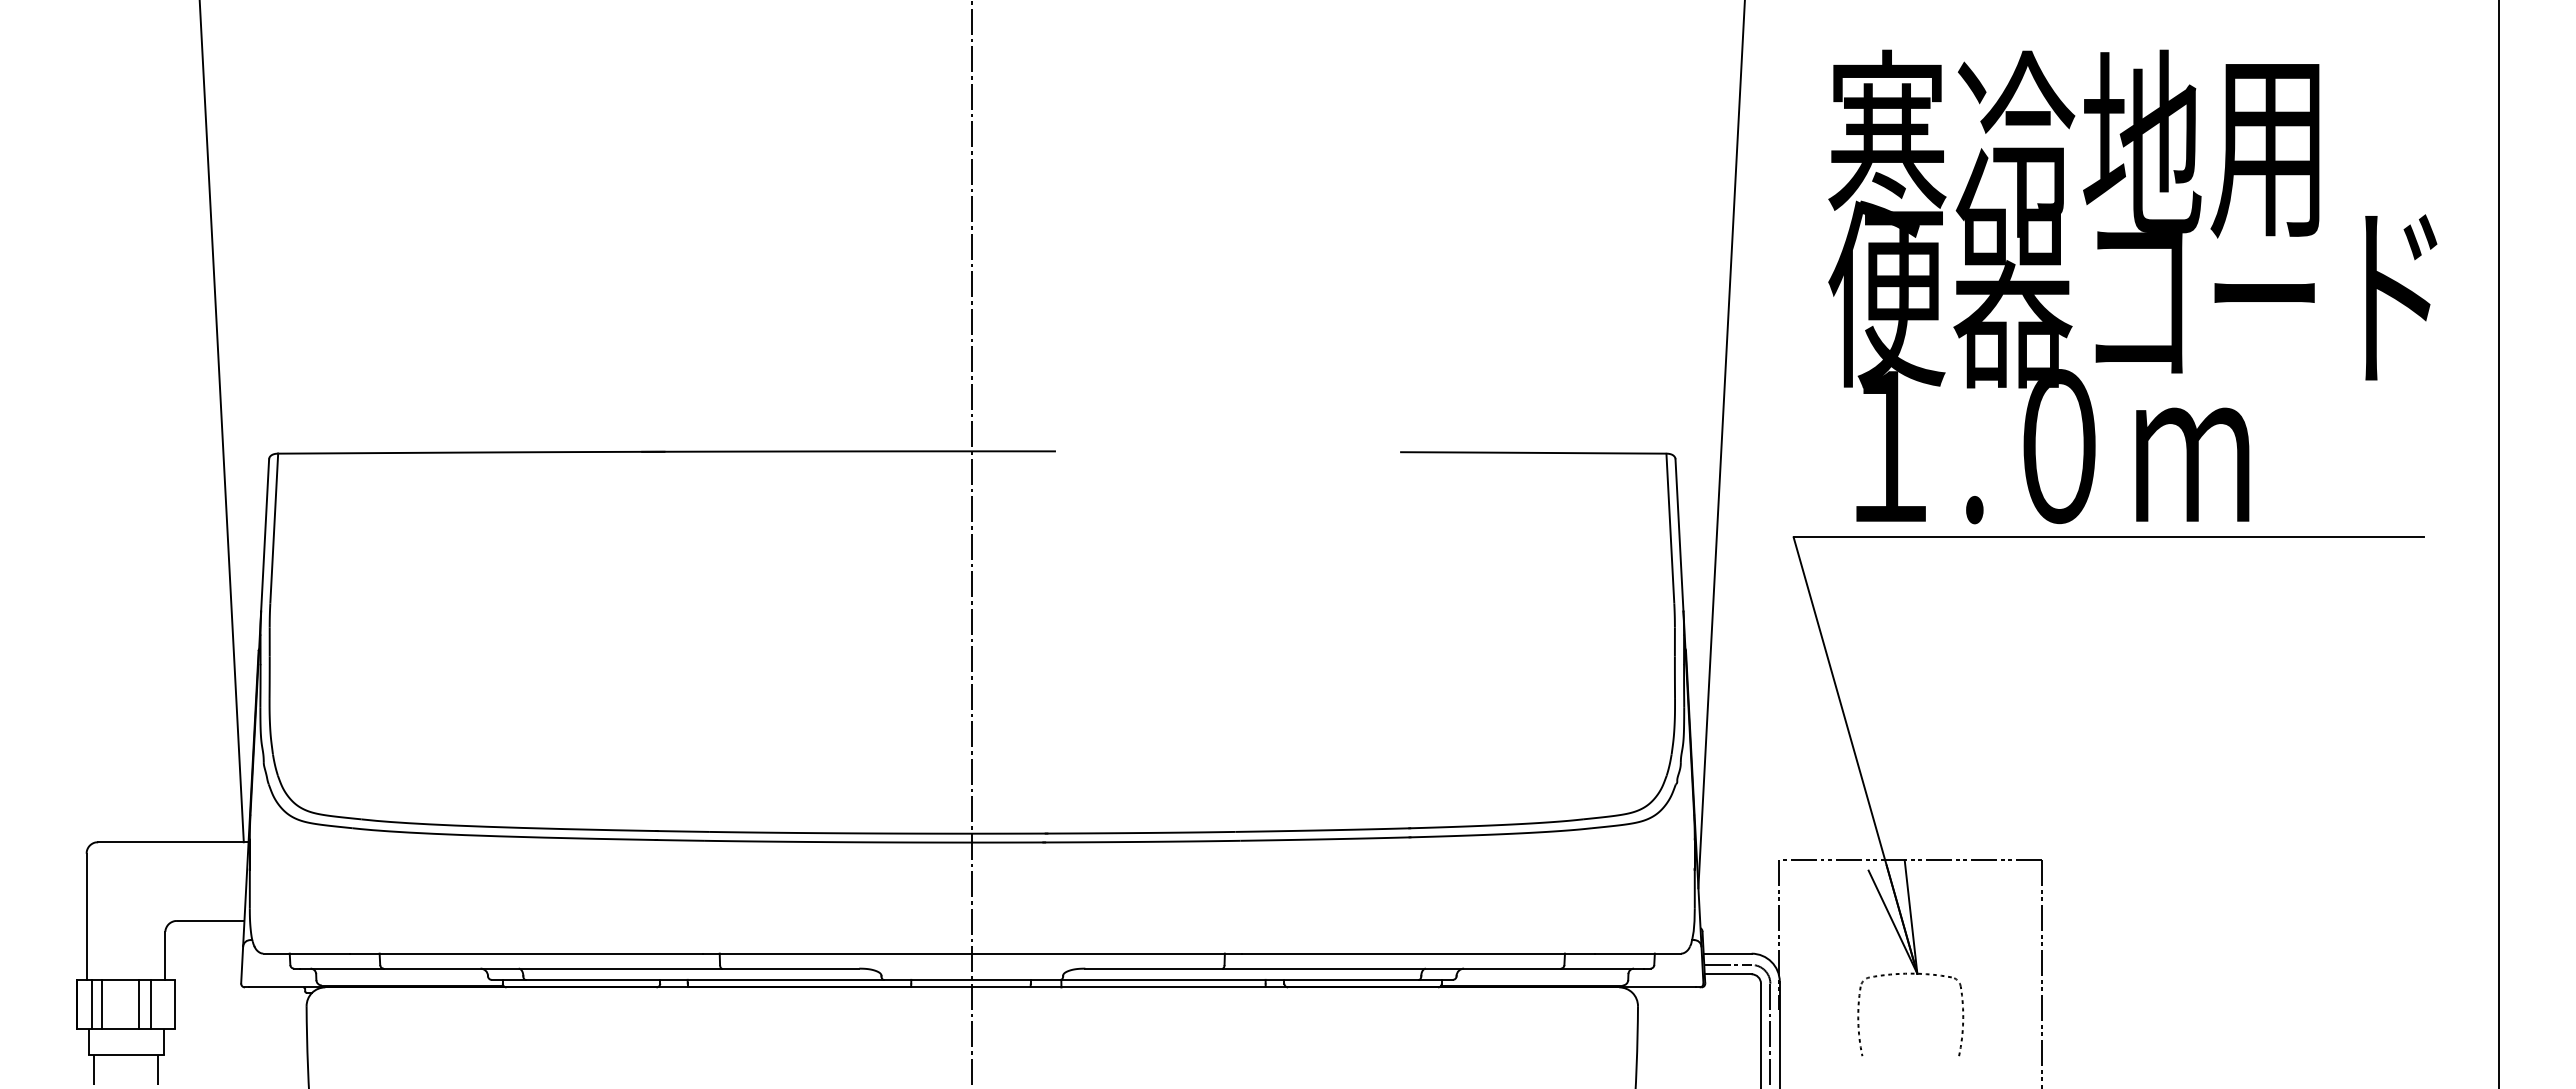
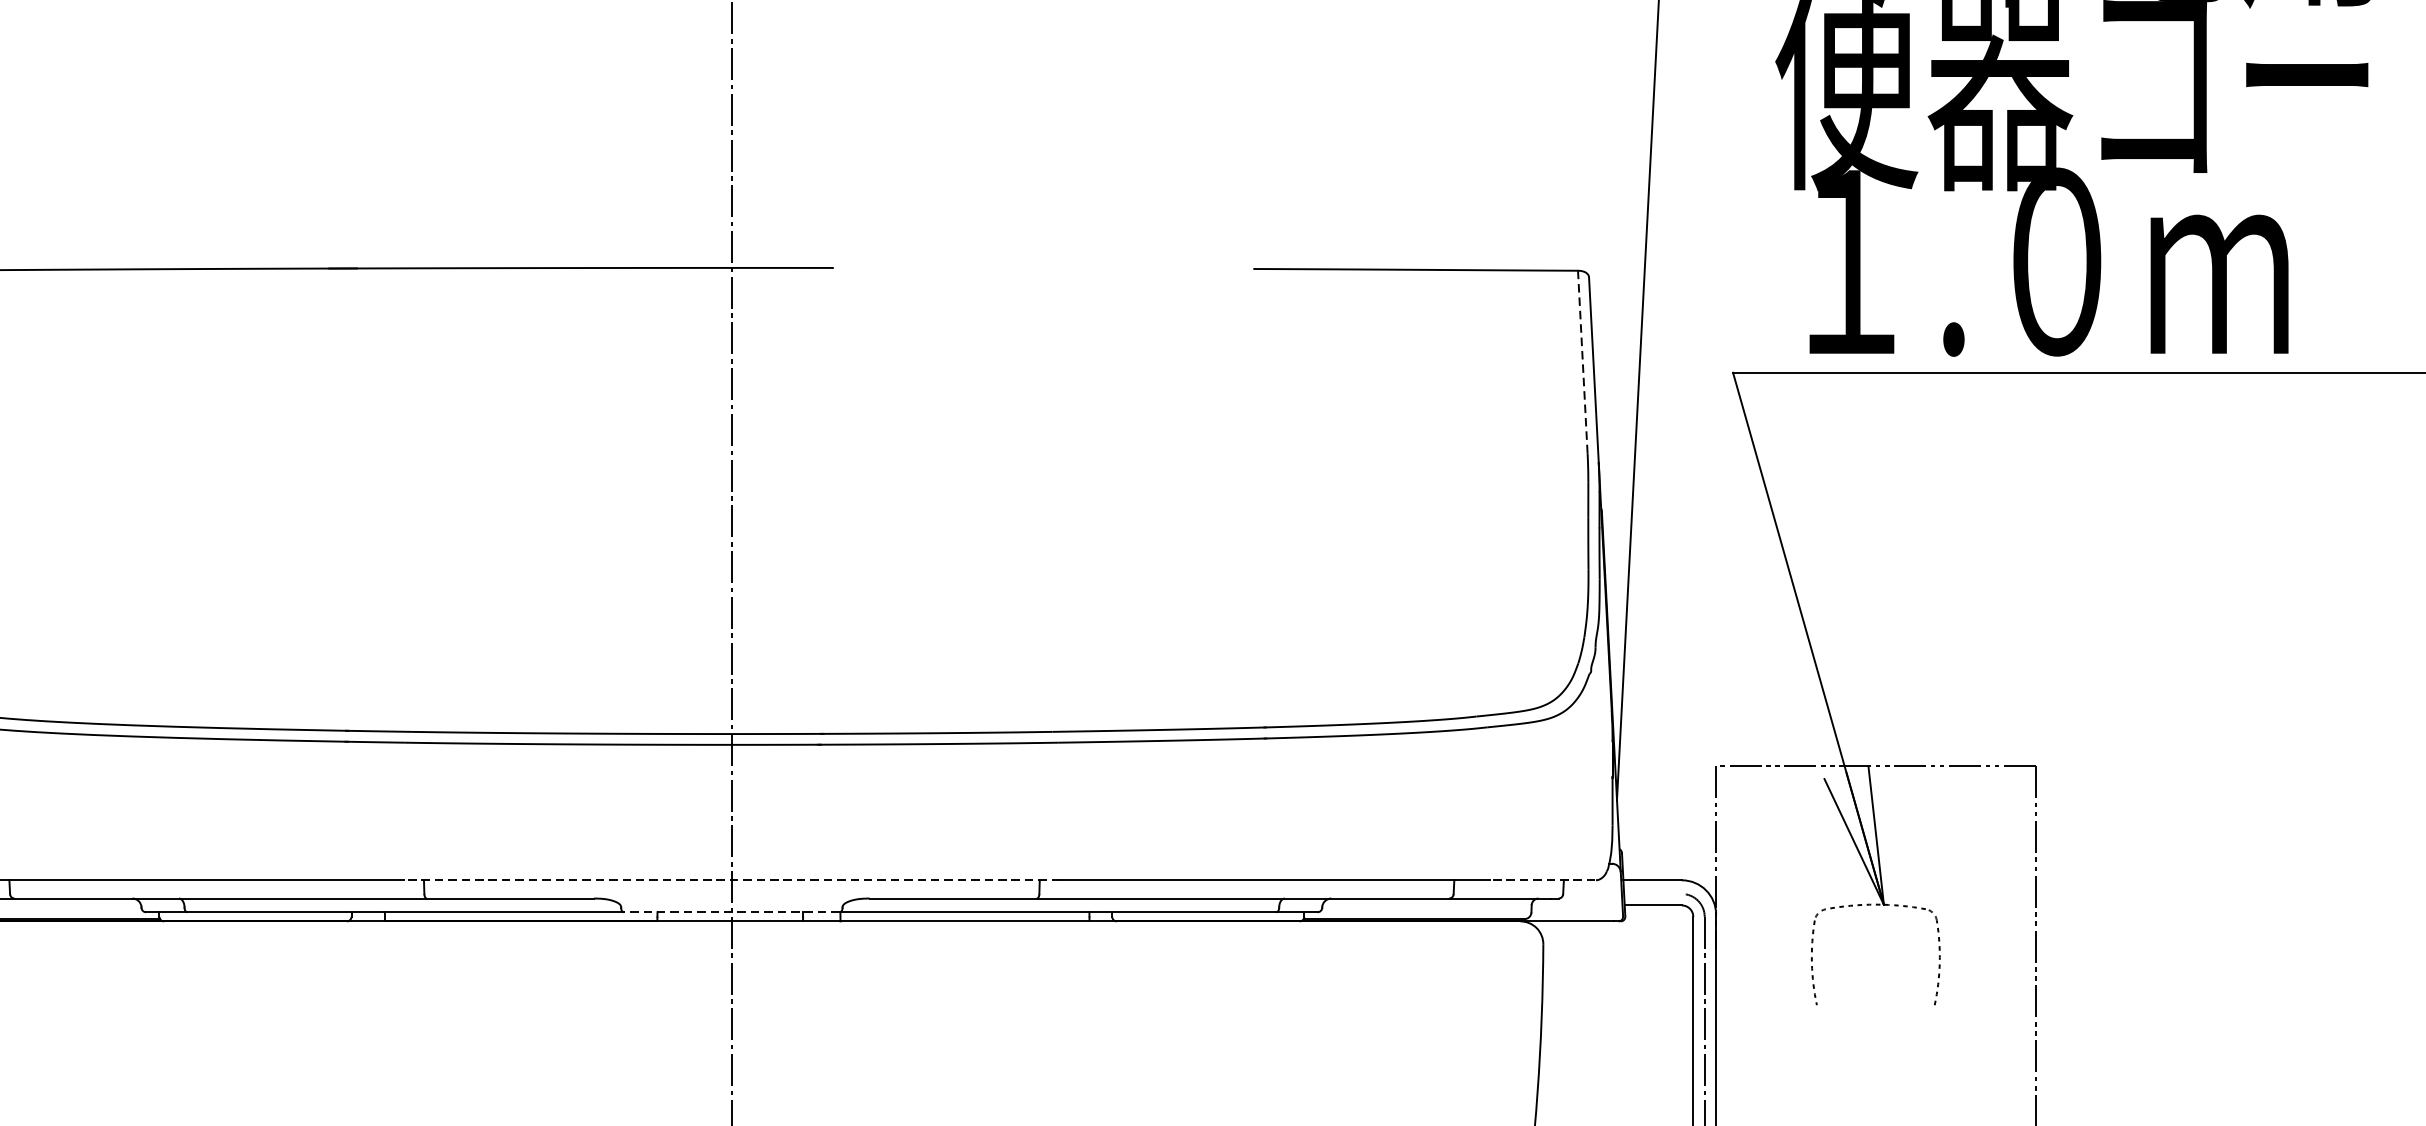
line: (1670, 529) -> (1582, 363), solid -> dashed
line: (971, 953) -> (730, 880), solid -> dashed
line: (1637, 953) -> (1542, 880), solid -> dashed
line: (1727, 964) -> (1652, 893), removed
line: (972, 979) -> (732, 911), solid -> dashed

